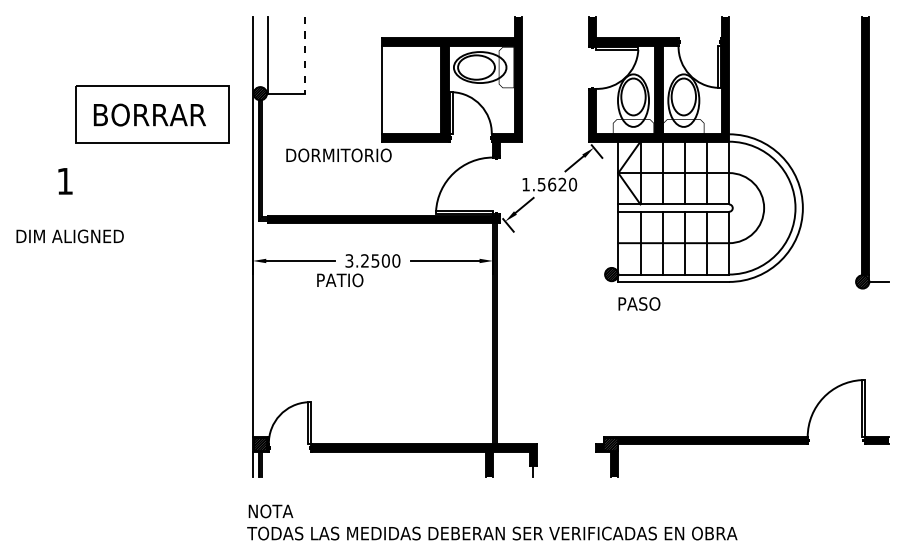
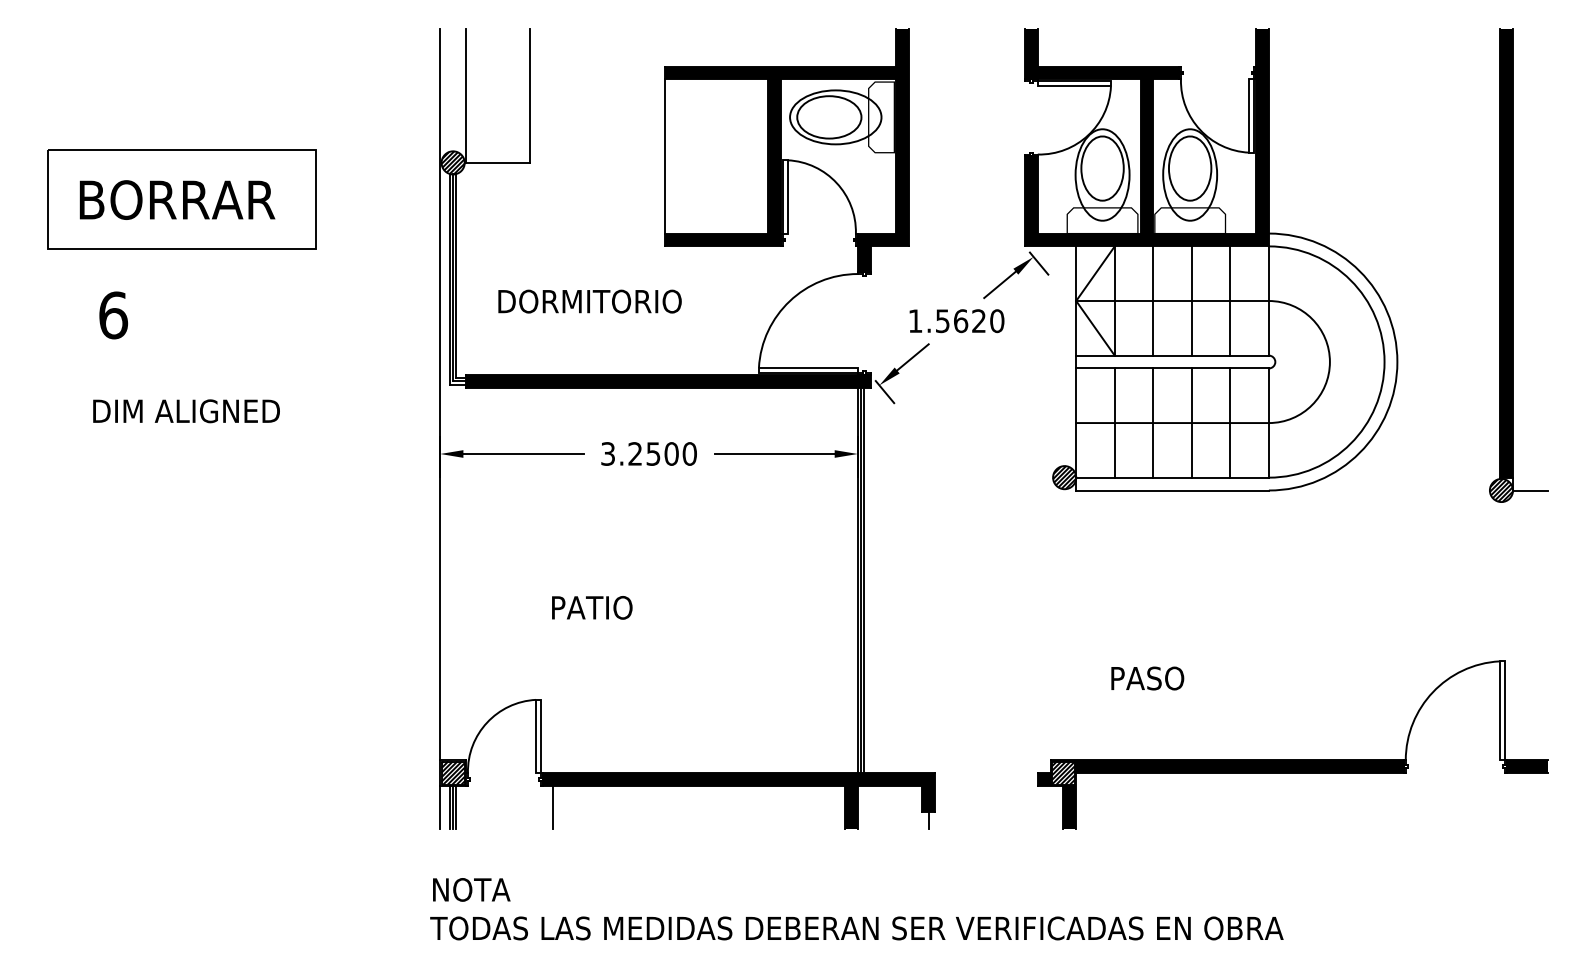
line: (304, 55) -> (529, 96), dashed -> solid
part: (152, 114) -> (181, 199), moved
text: (338, 155) -> (589, 301), moved
text: (65, 181) -> (114, 315), 1 -> 6
text: (69, 236) -> (185, 411), moved
text: (340, 280) -> (592, 608), moved
text: (639, 303) -> (1147, 677), moved
line: (317, 463) -> (552, 806), added

